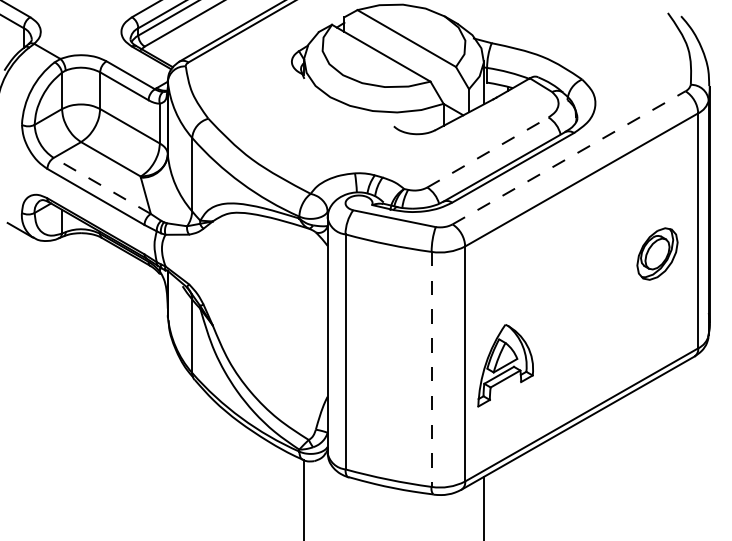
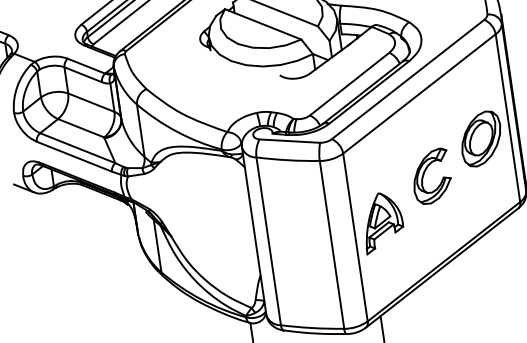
line: (488, 152) -> (350, 84), dashed -> solid
line: (569, 157) -> (408, 79), dashed -> solid
line: (101, 185) -> (77, 147), dashed -> solid
part: (657, 253) -> (481, 138), size x1.43
part: (571, 293) -> (424, 176), added
part: (505, 365) -> (382, 222), moved
line: (431, 369) -> (331, 244), dashed -> solid

